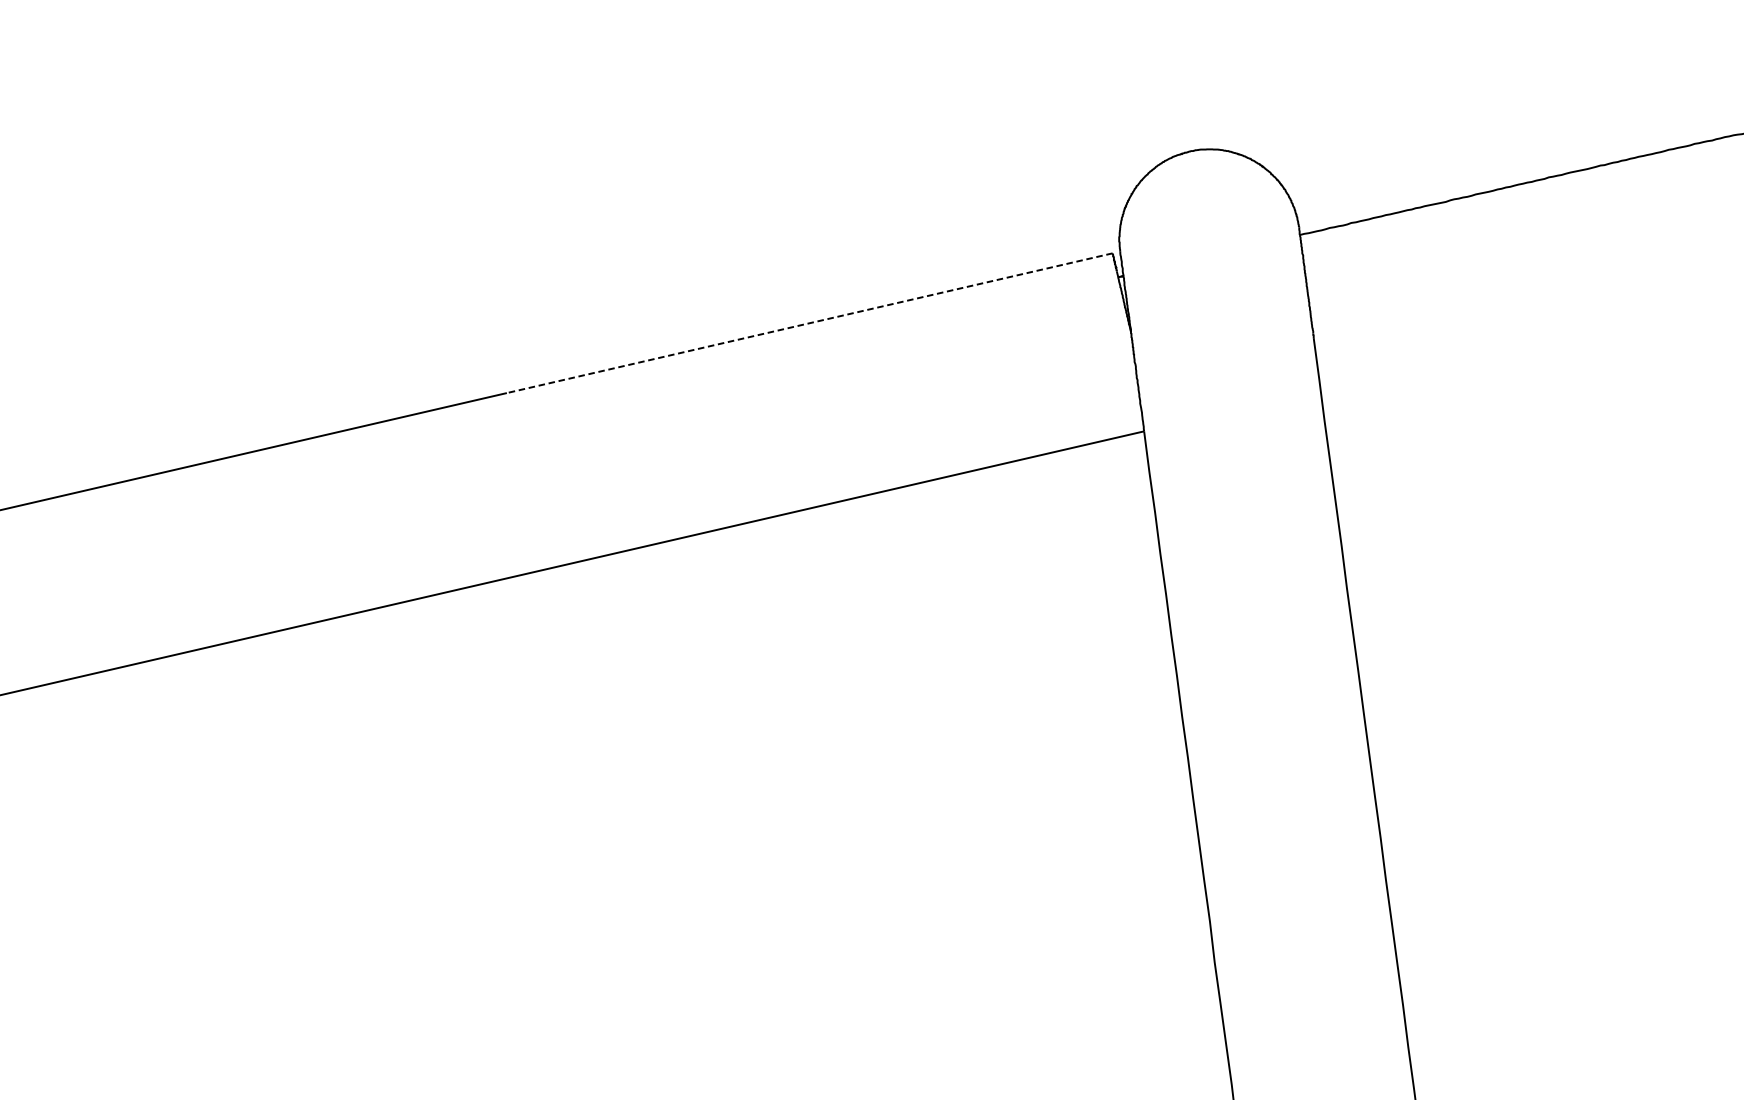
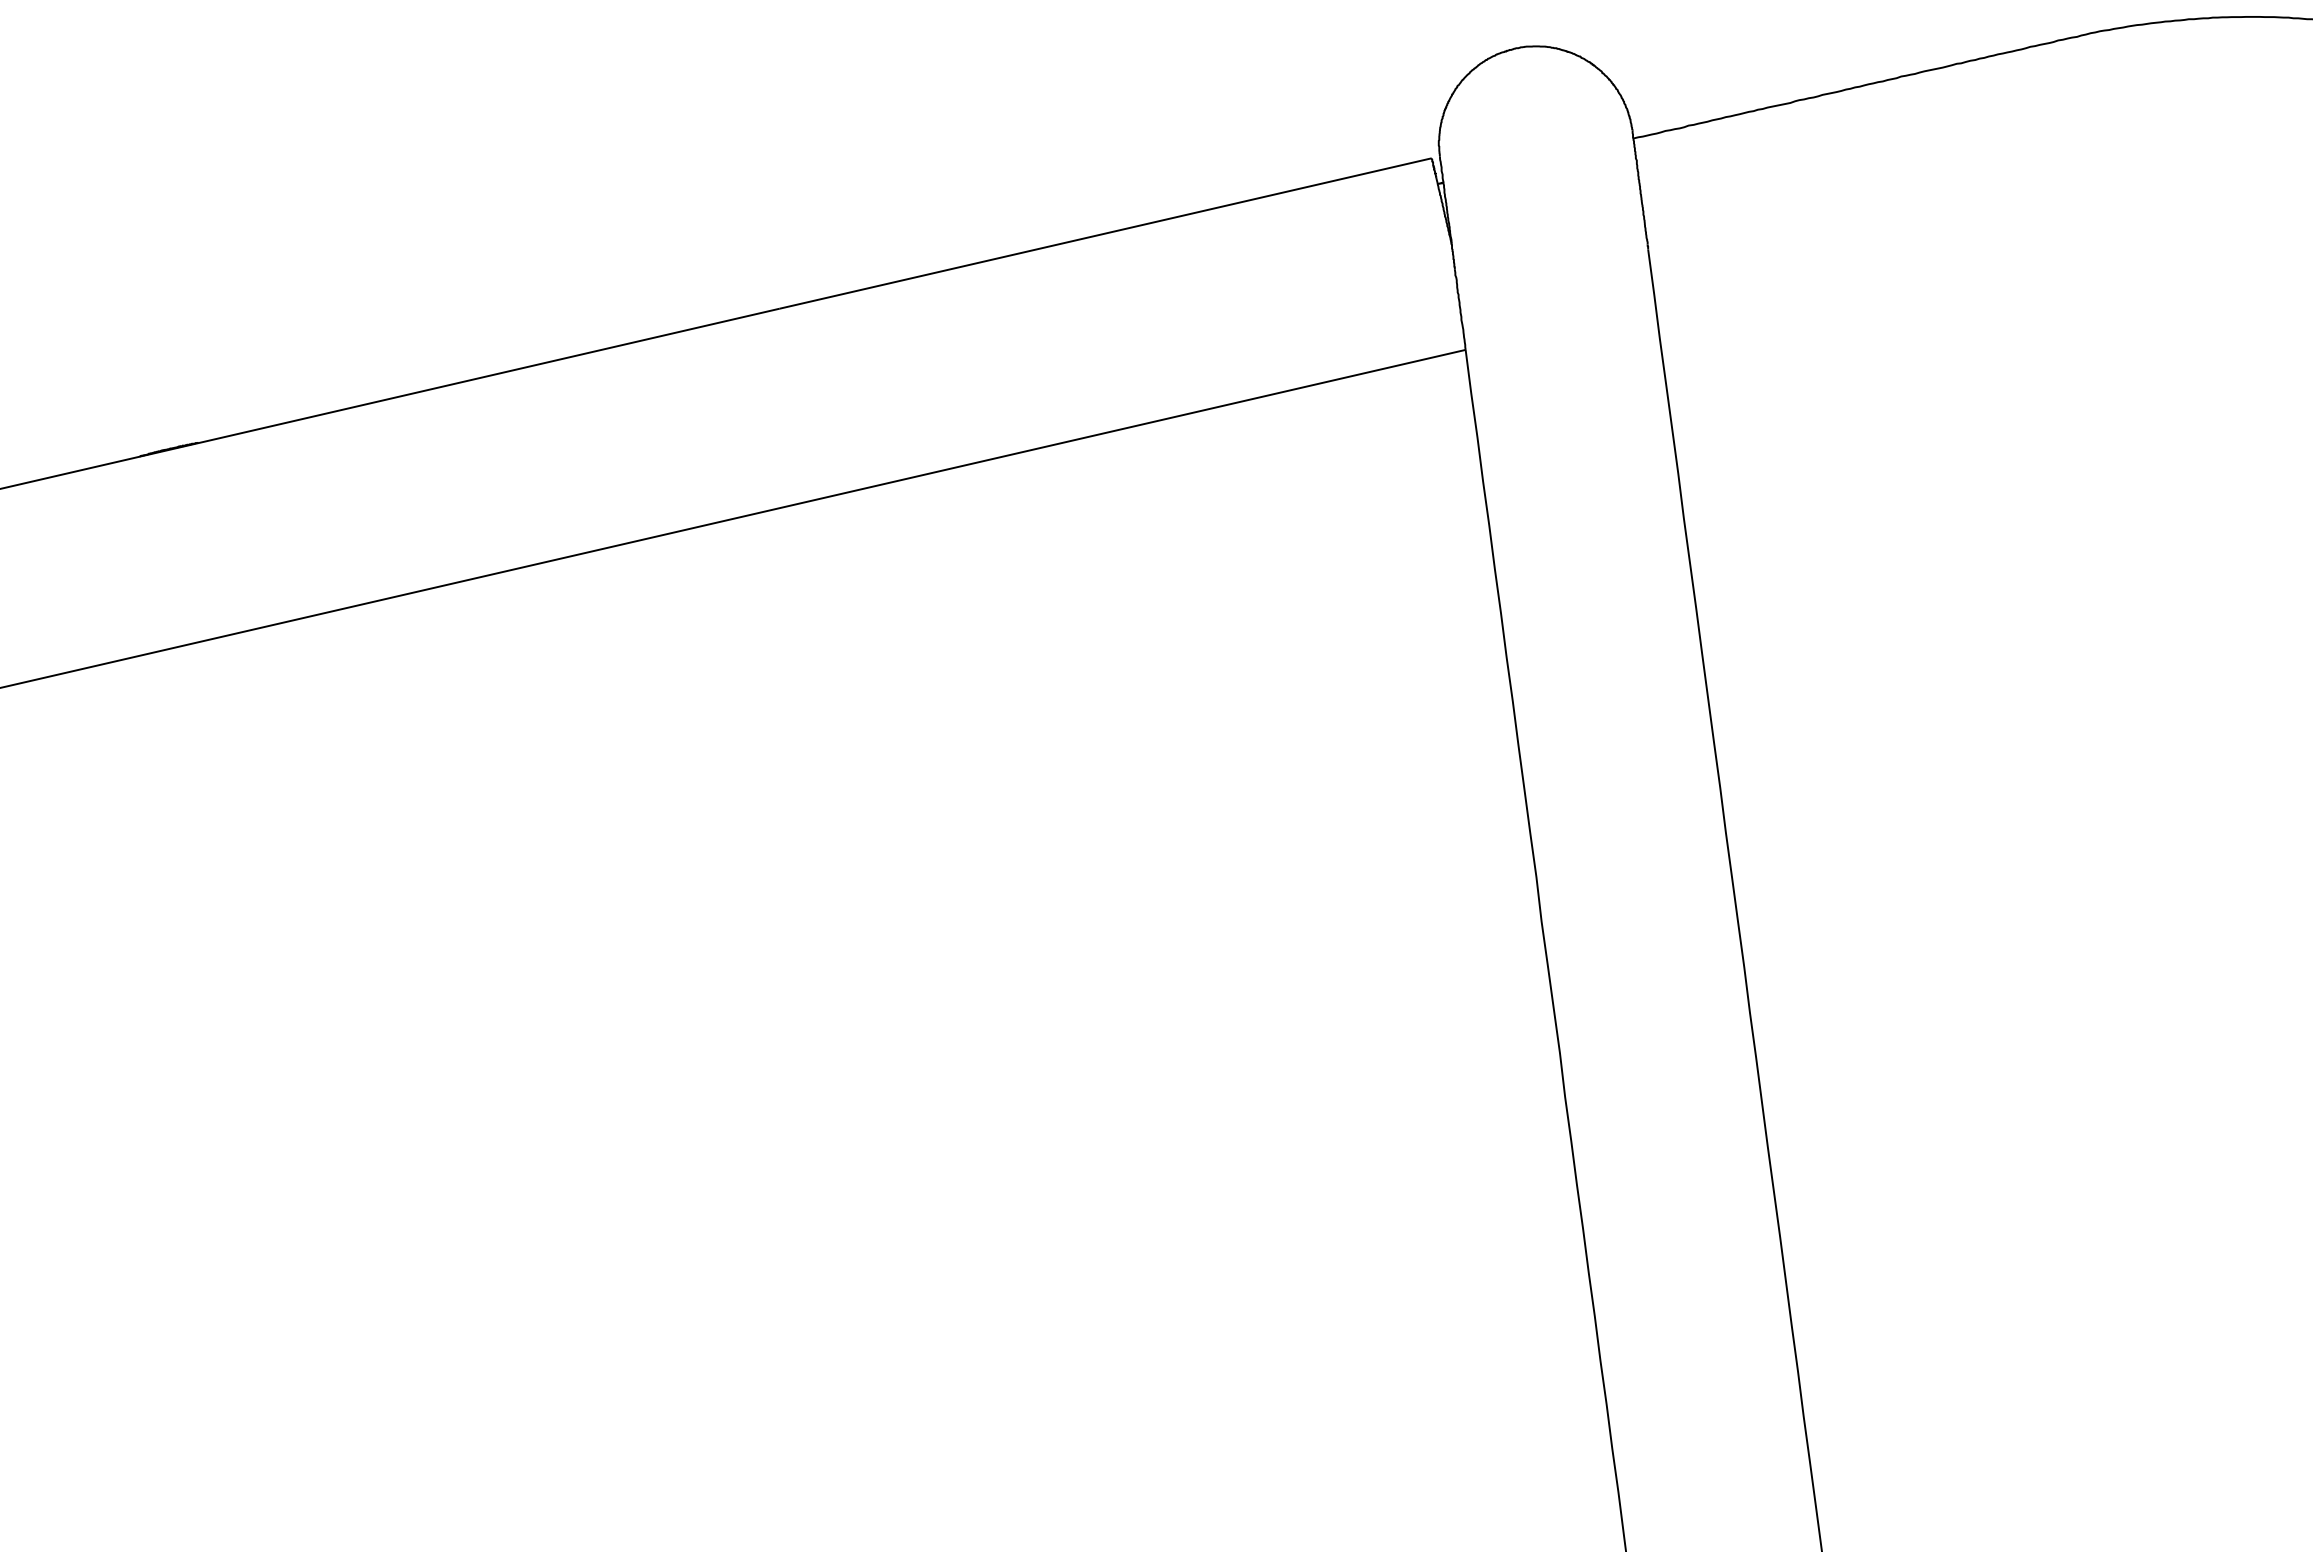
line: (809, 323) -> (1105, 233), dashed -> solid

